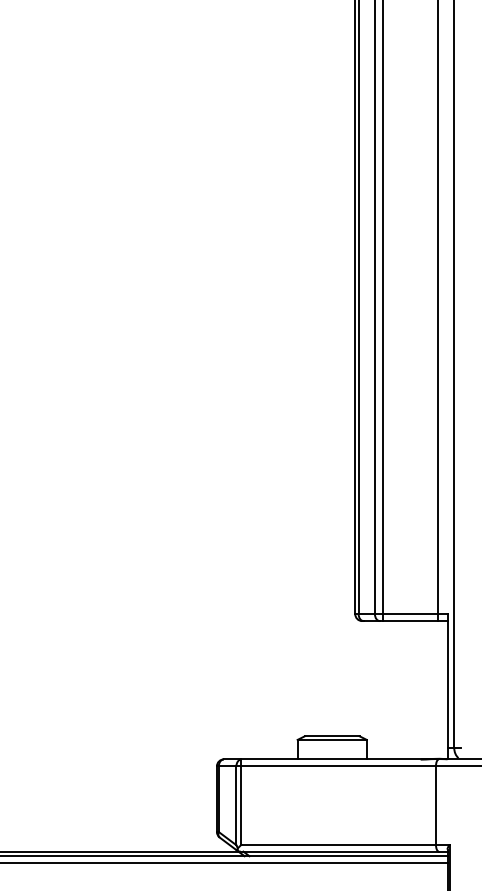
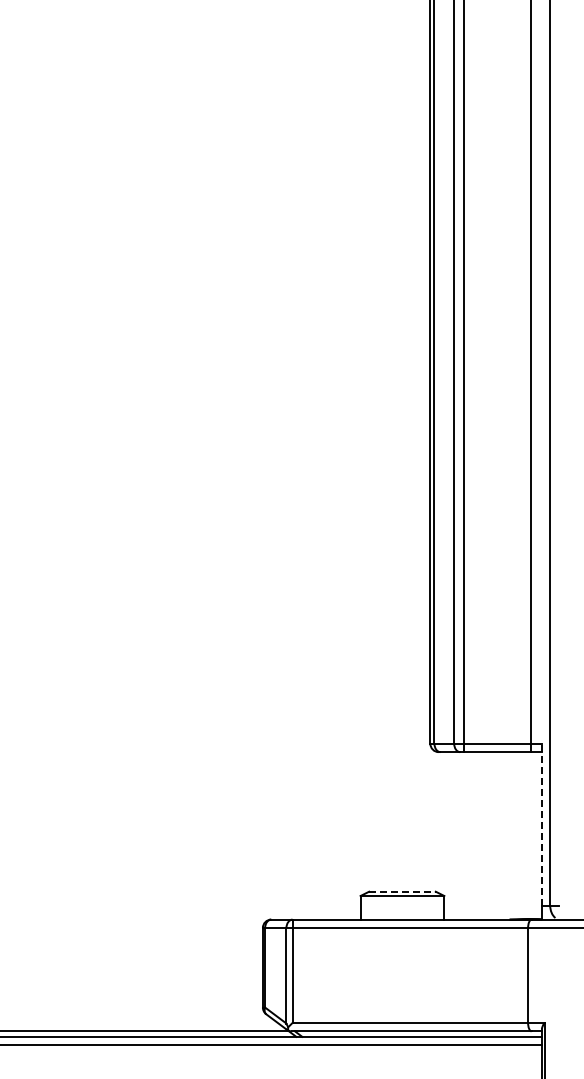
line: (447, 680) -> (542, 824), solid -> dashed
line: (332, 736) -> (402, 891), solid -> dashed

